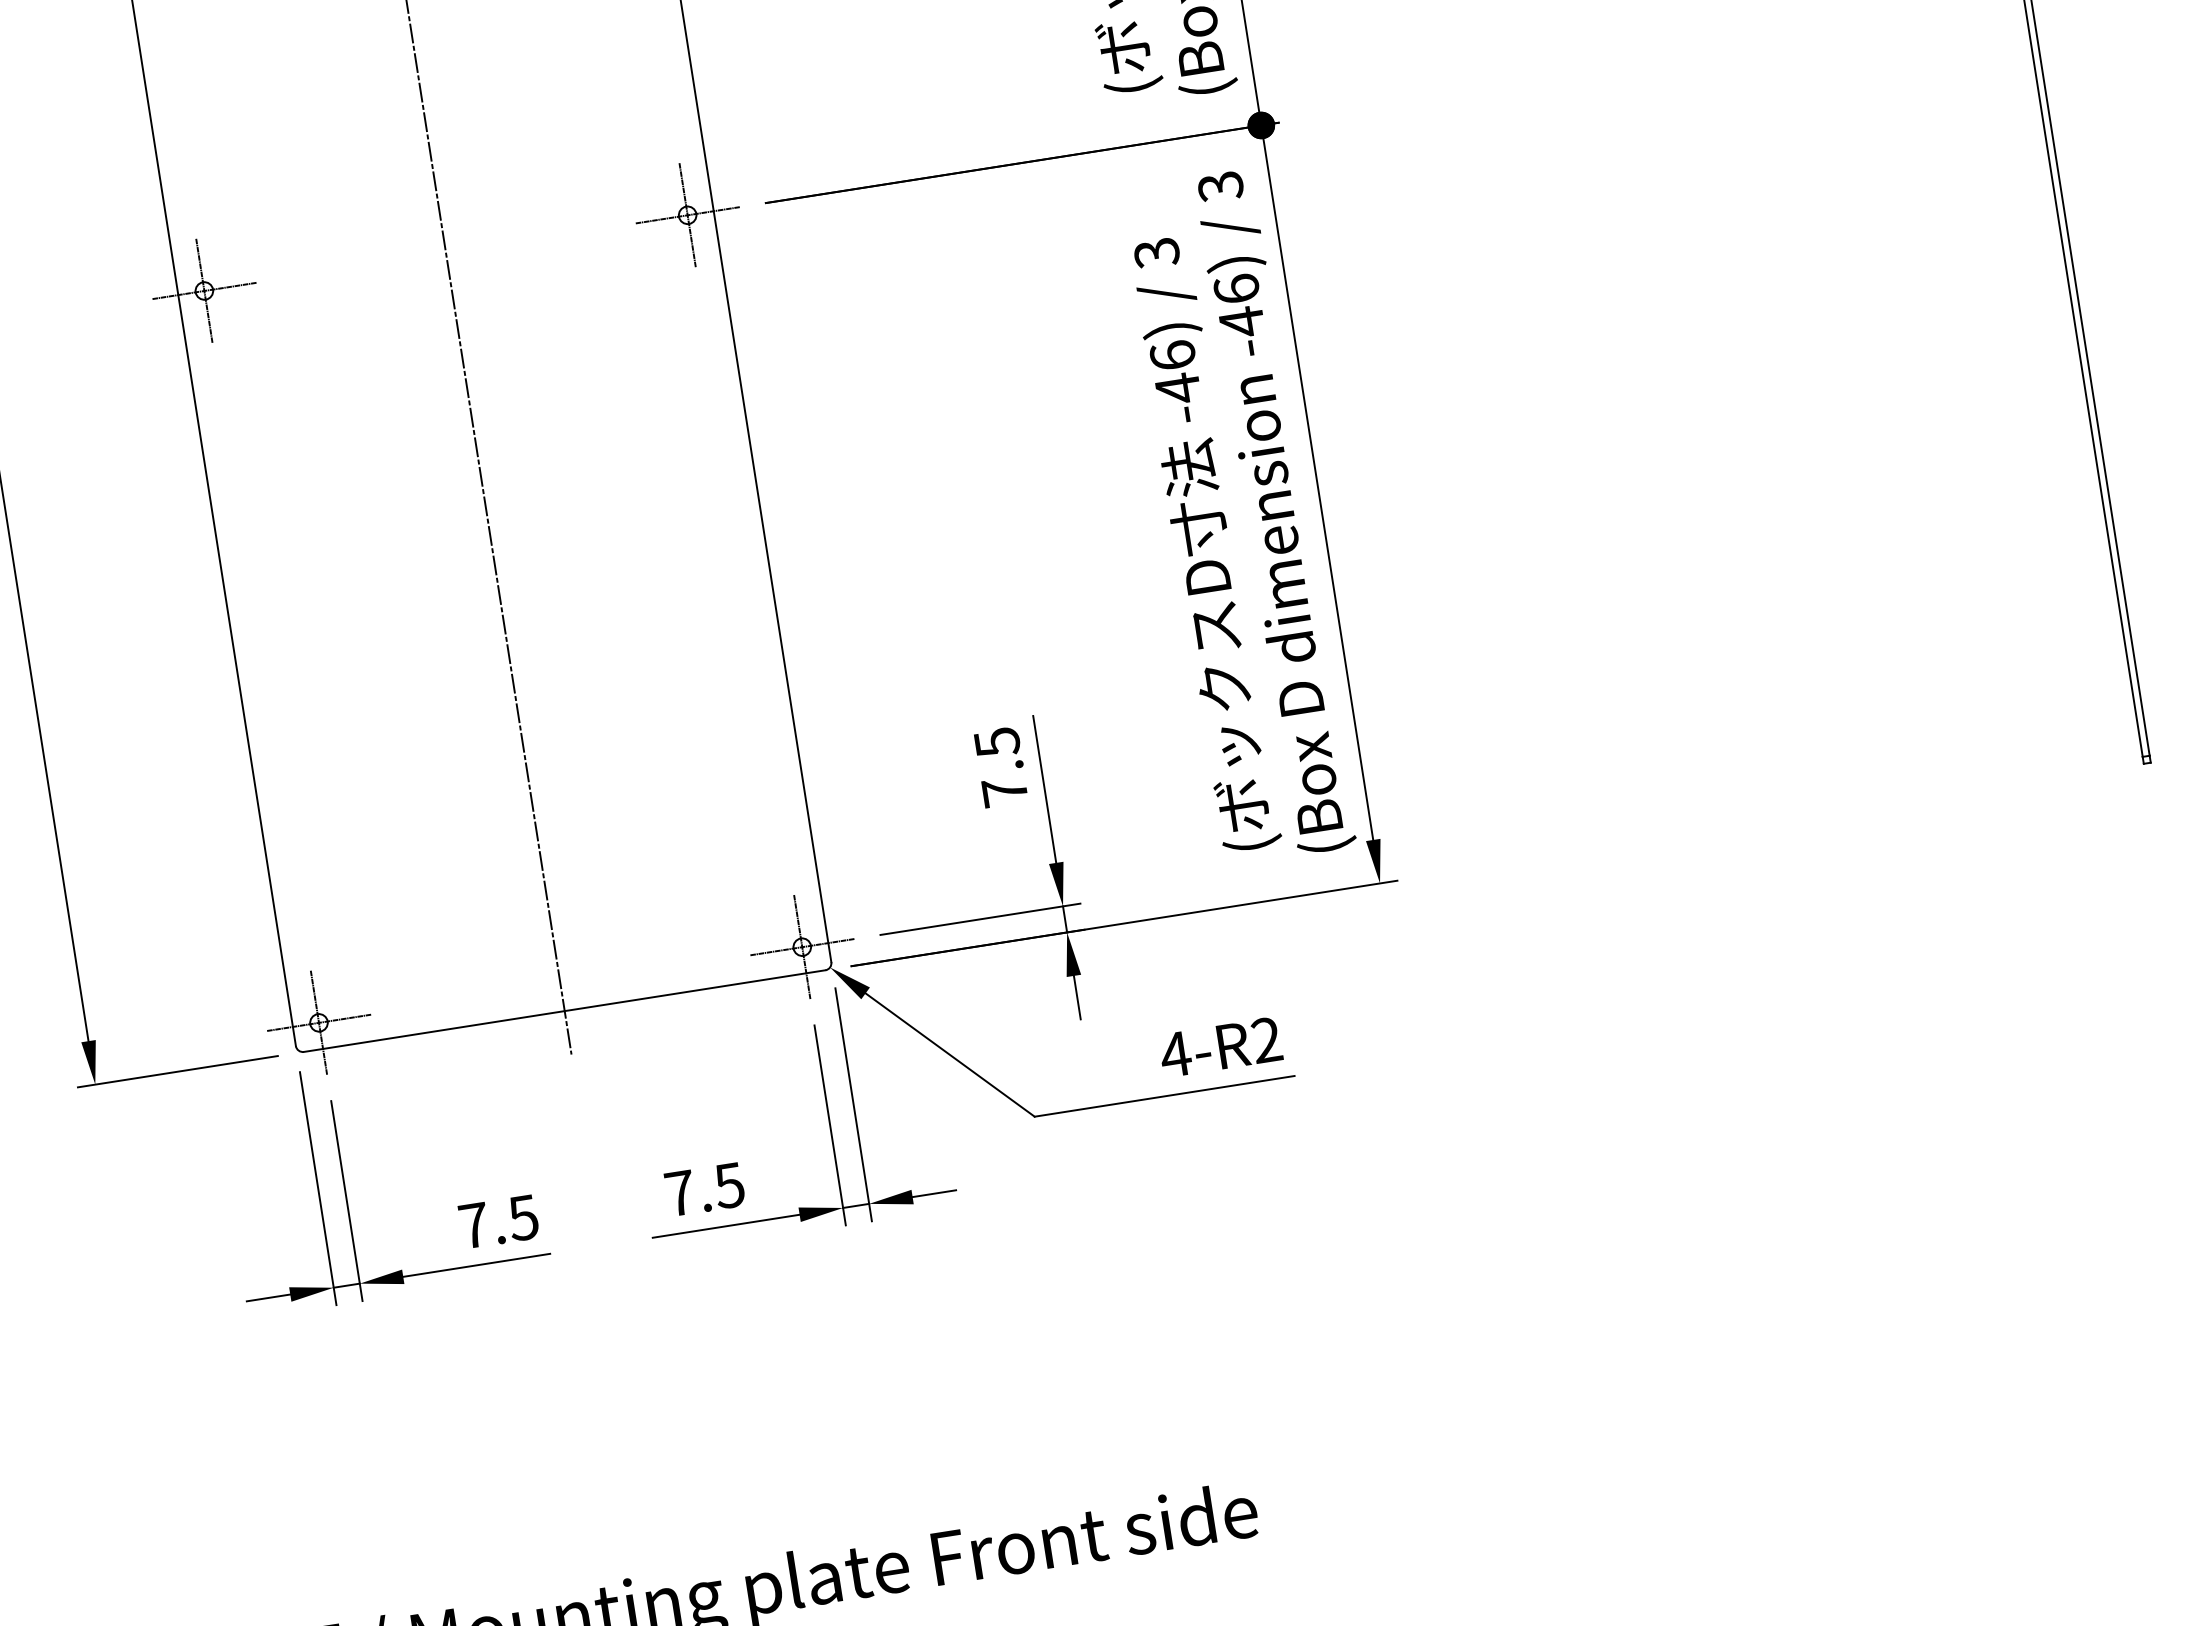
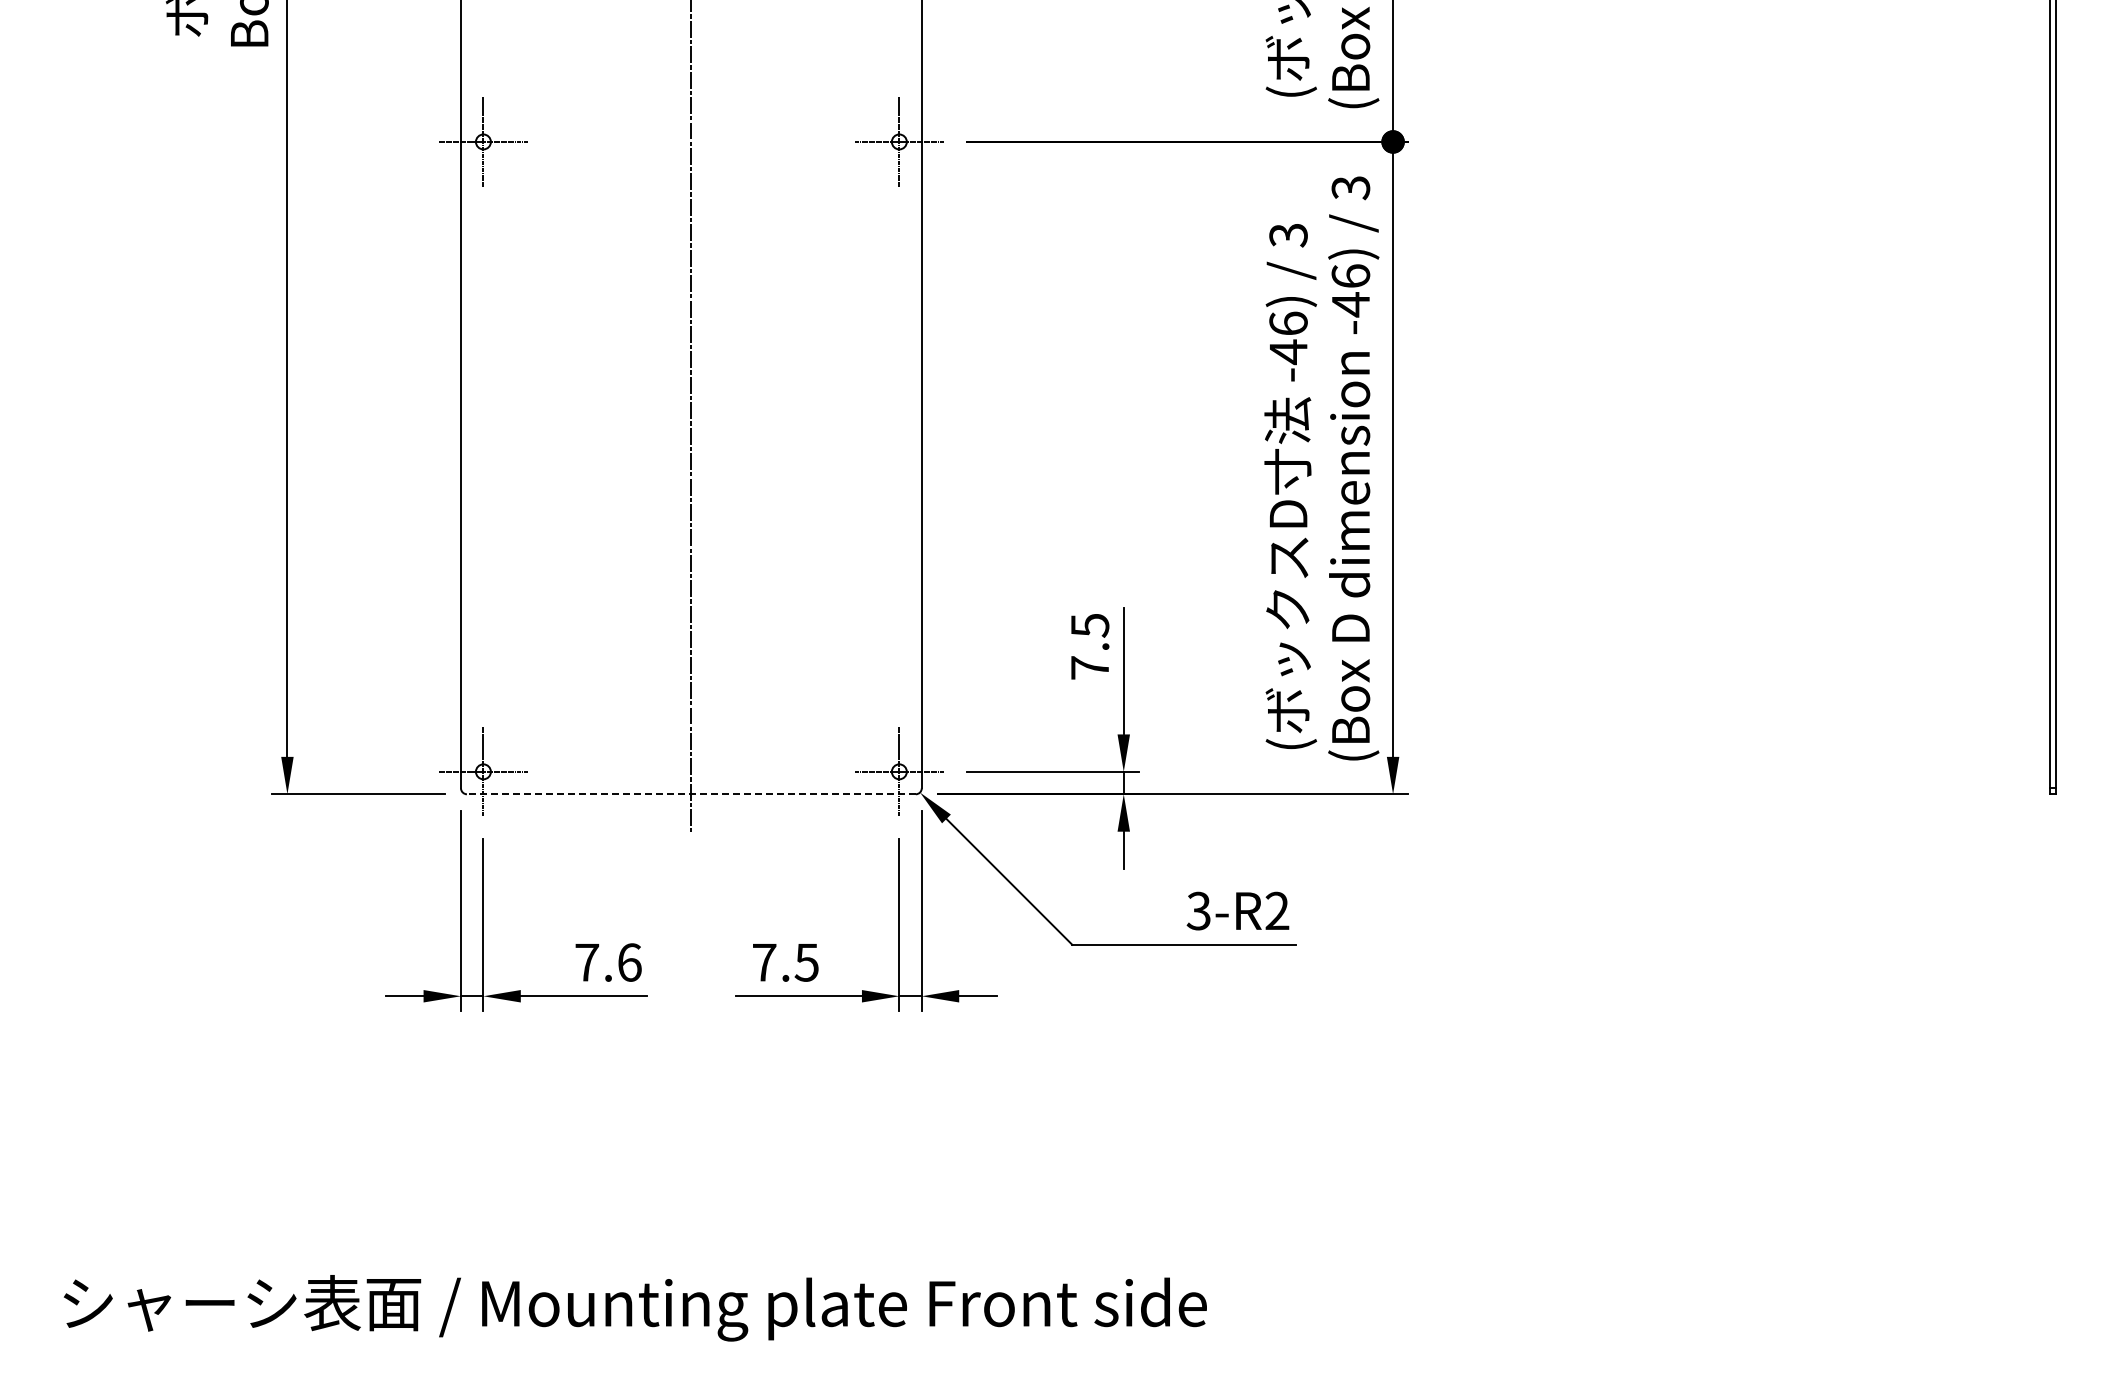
line: (563, 1011) -> (690, 794), solid -> dashed
text: (1175, 1053) -> (1198, 910), 4-R2 -> 3-R2
text: (523, 1217) -> (629, 962), 7.5 -> 7.6

